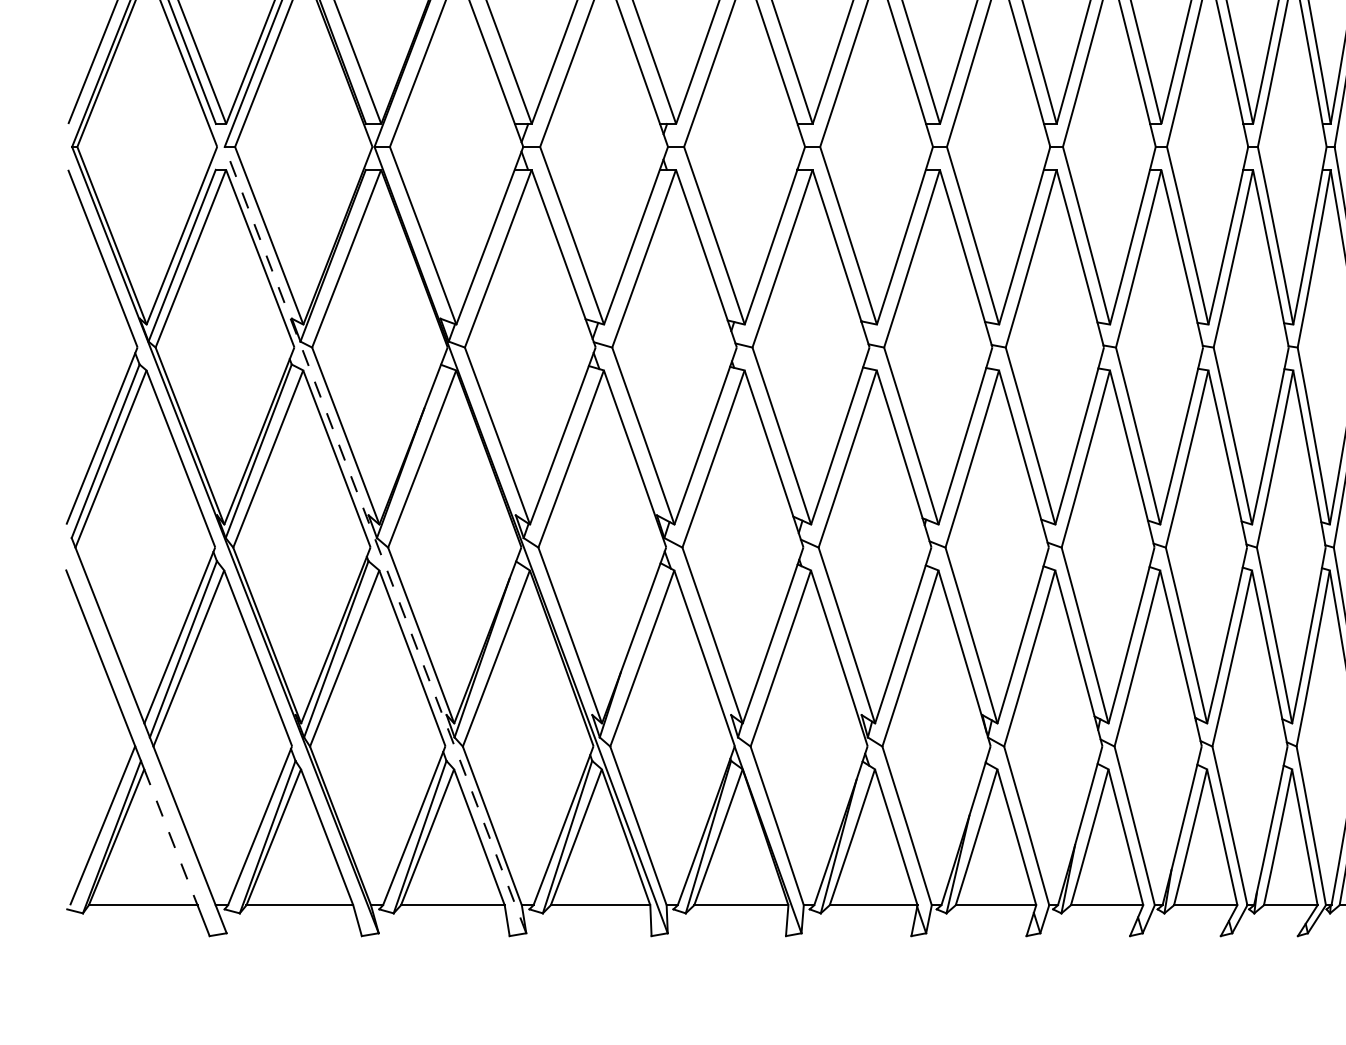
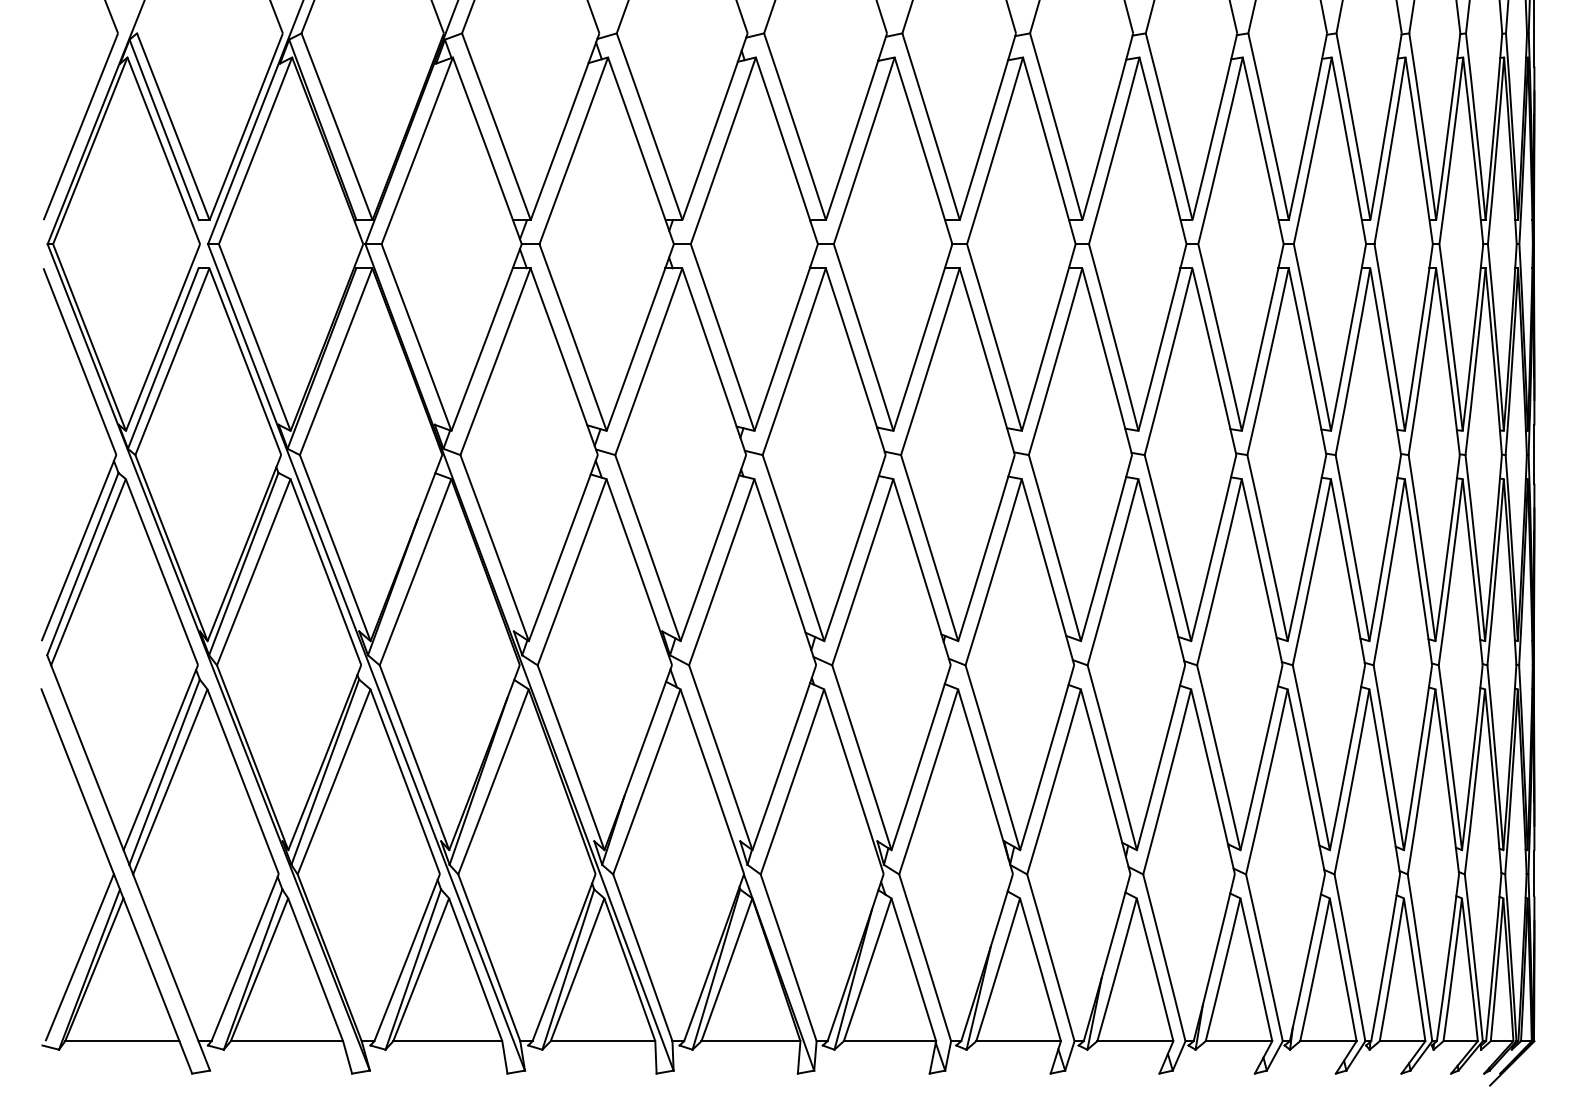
line: (375, 540) -> (366, 657), dashed -> solid
line: (170, 837) -> (151, 969), dashed -> solid

